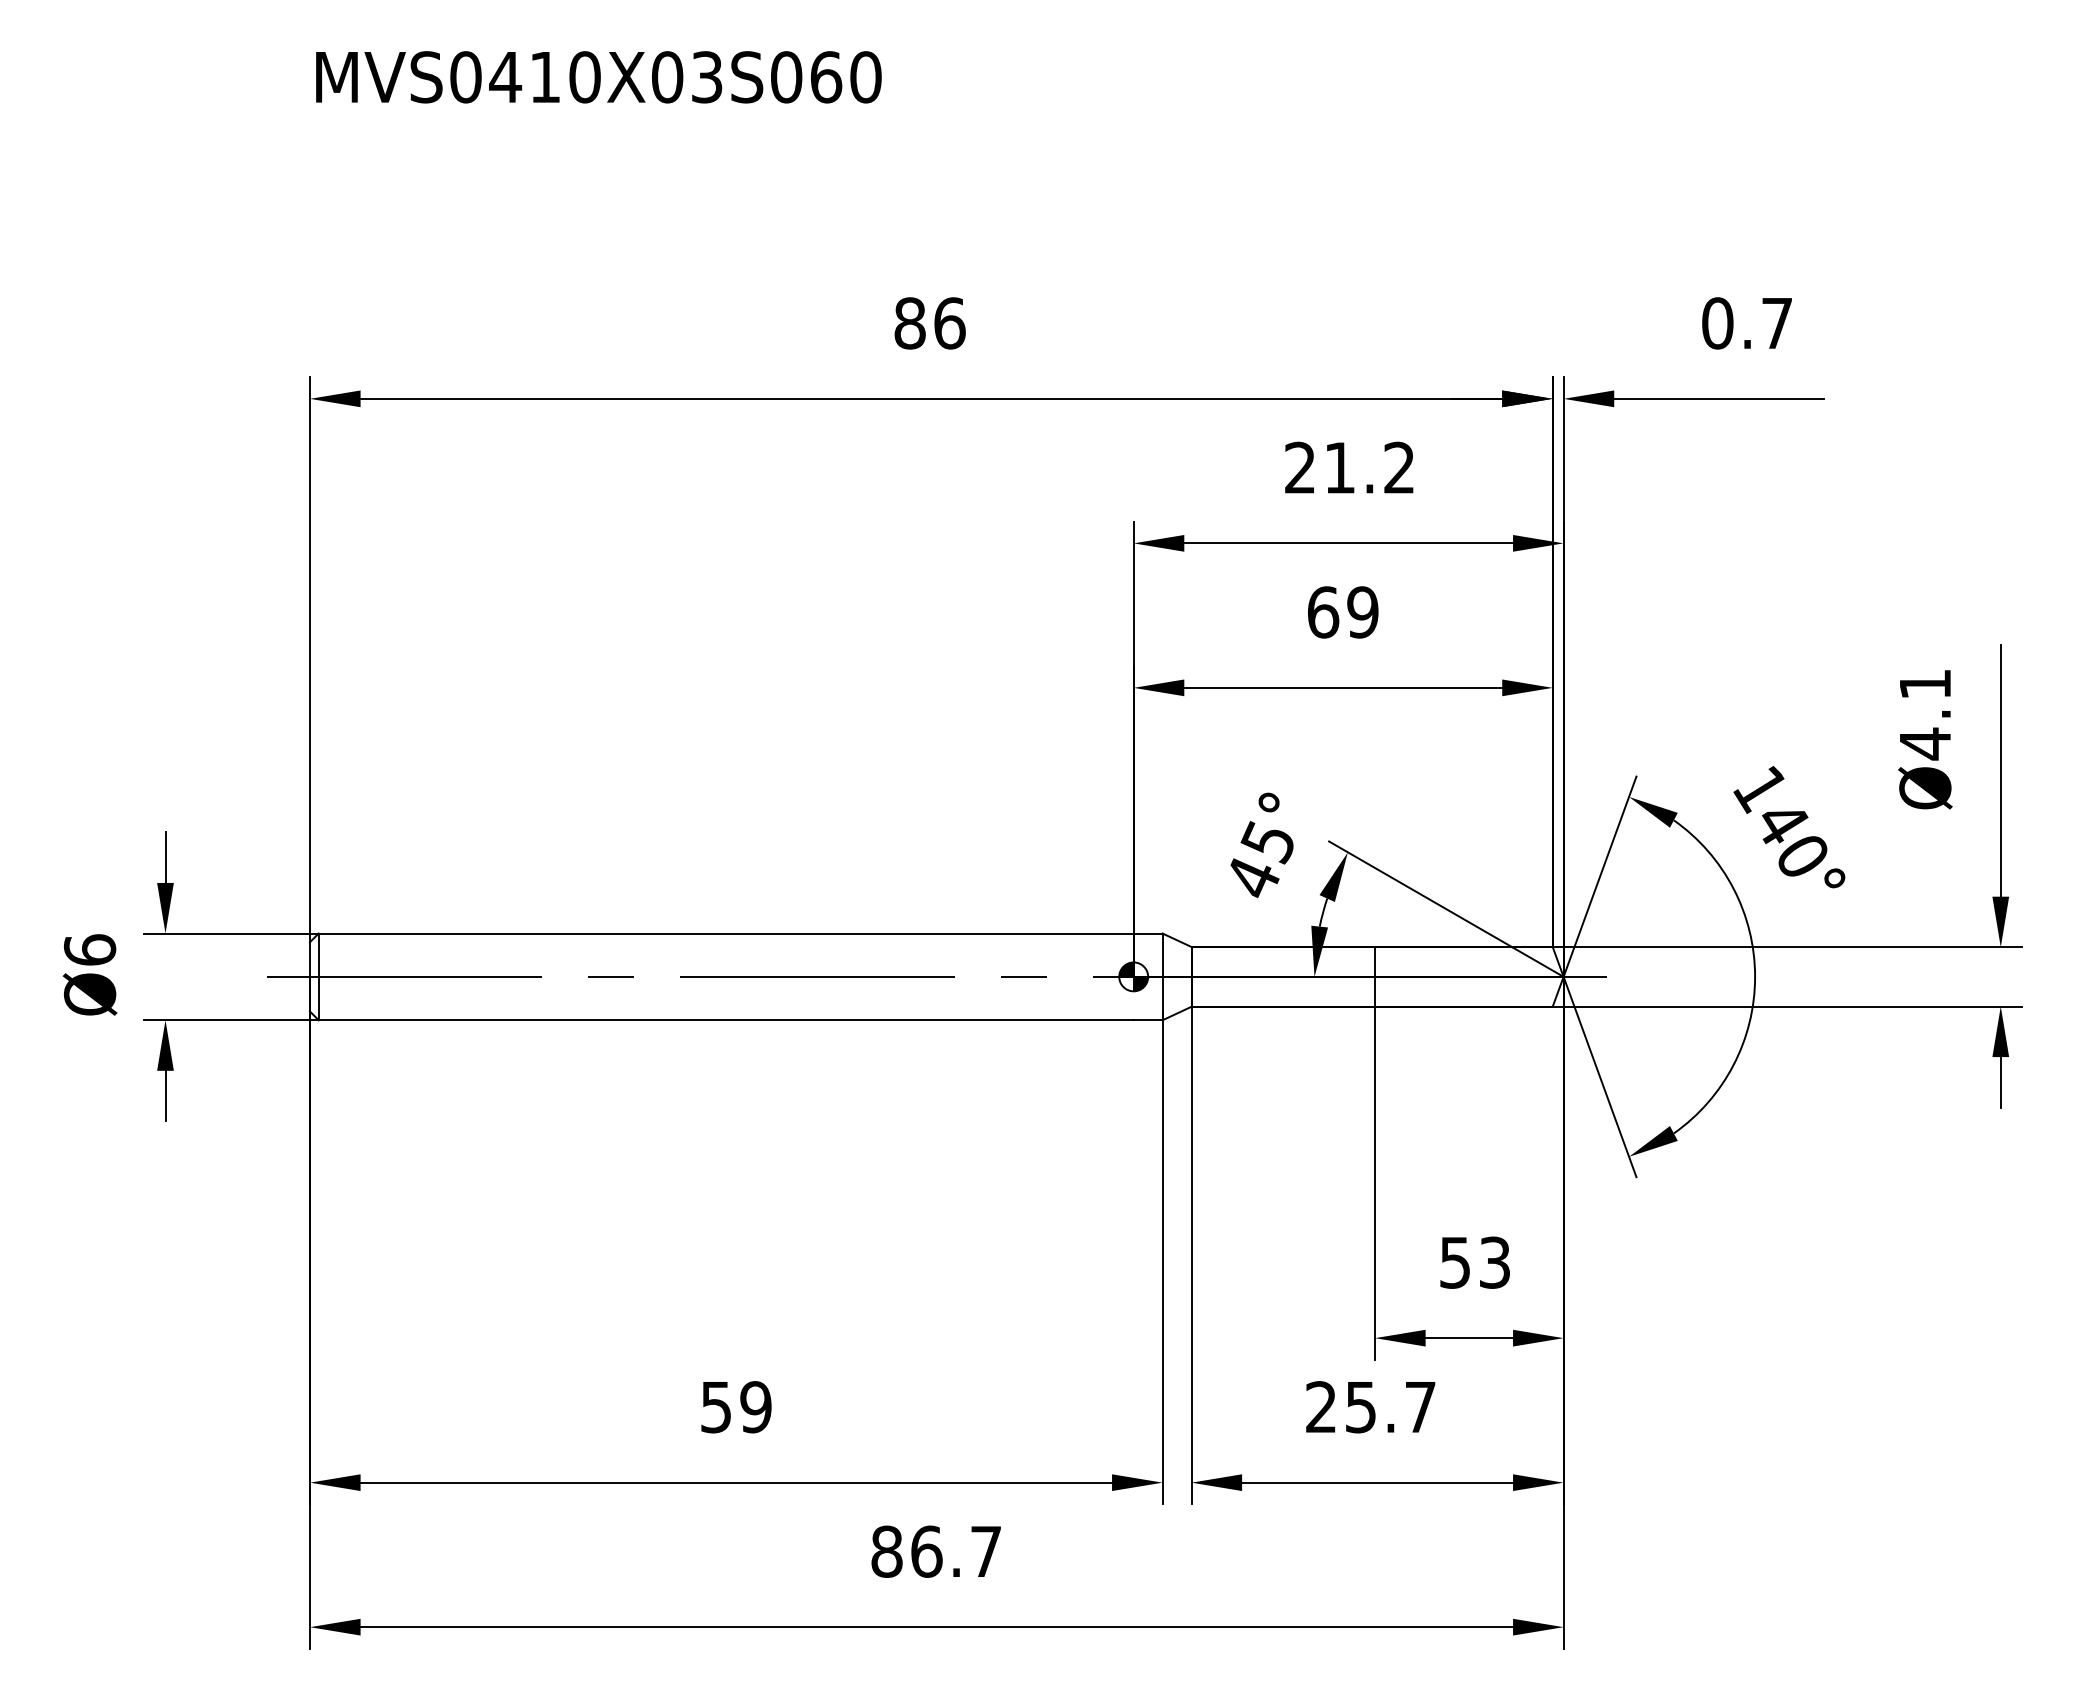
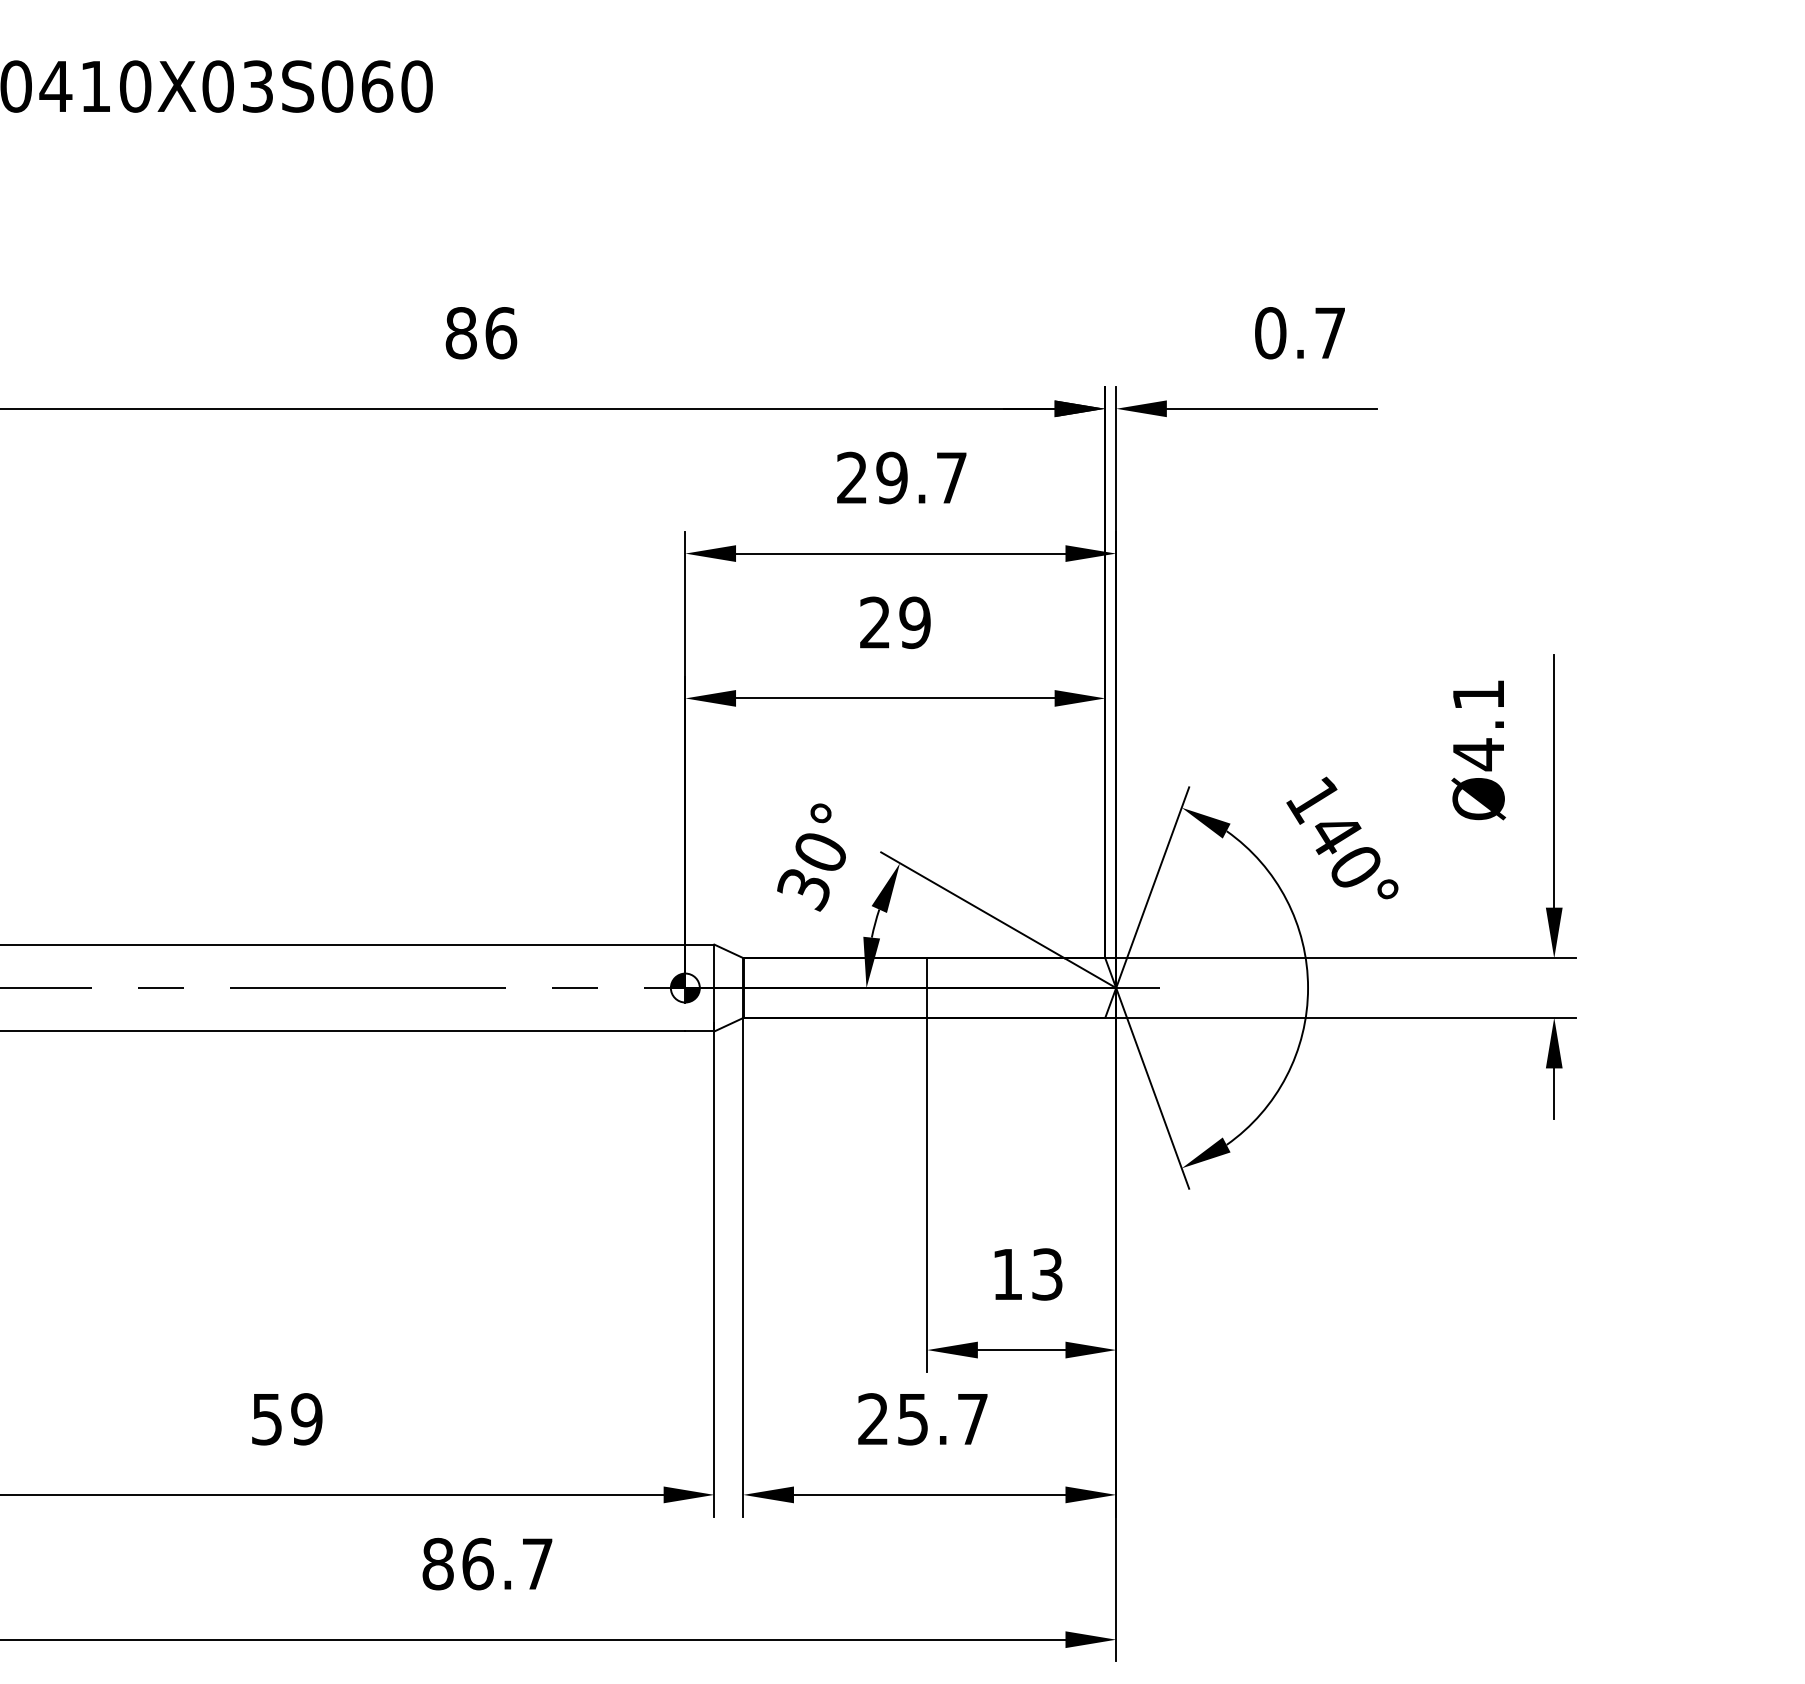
text: (1369, 467) -> (921, 477), 21.2 -> 29.7
text: (1323, 612) -> (875, 622), 69 -> 29
text: (1259, 860) -> (811, 871), 45° -> 30°
text: (1454, 1262) -> (1006, 1274), 53 -> 13

